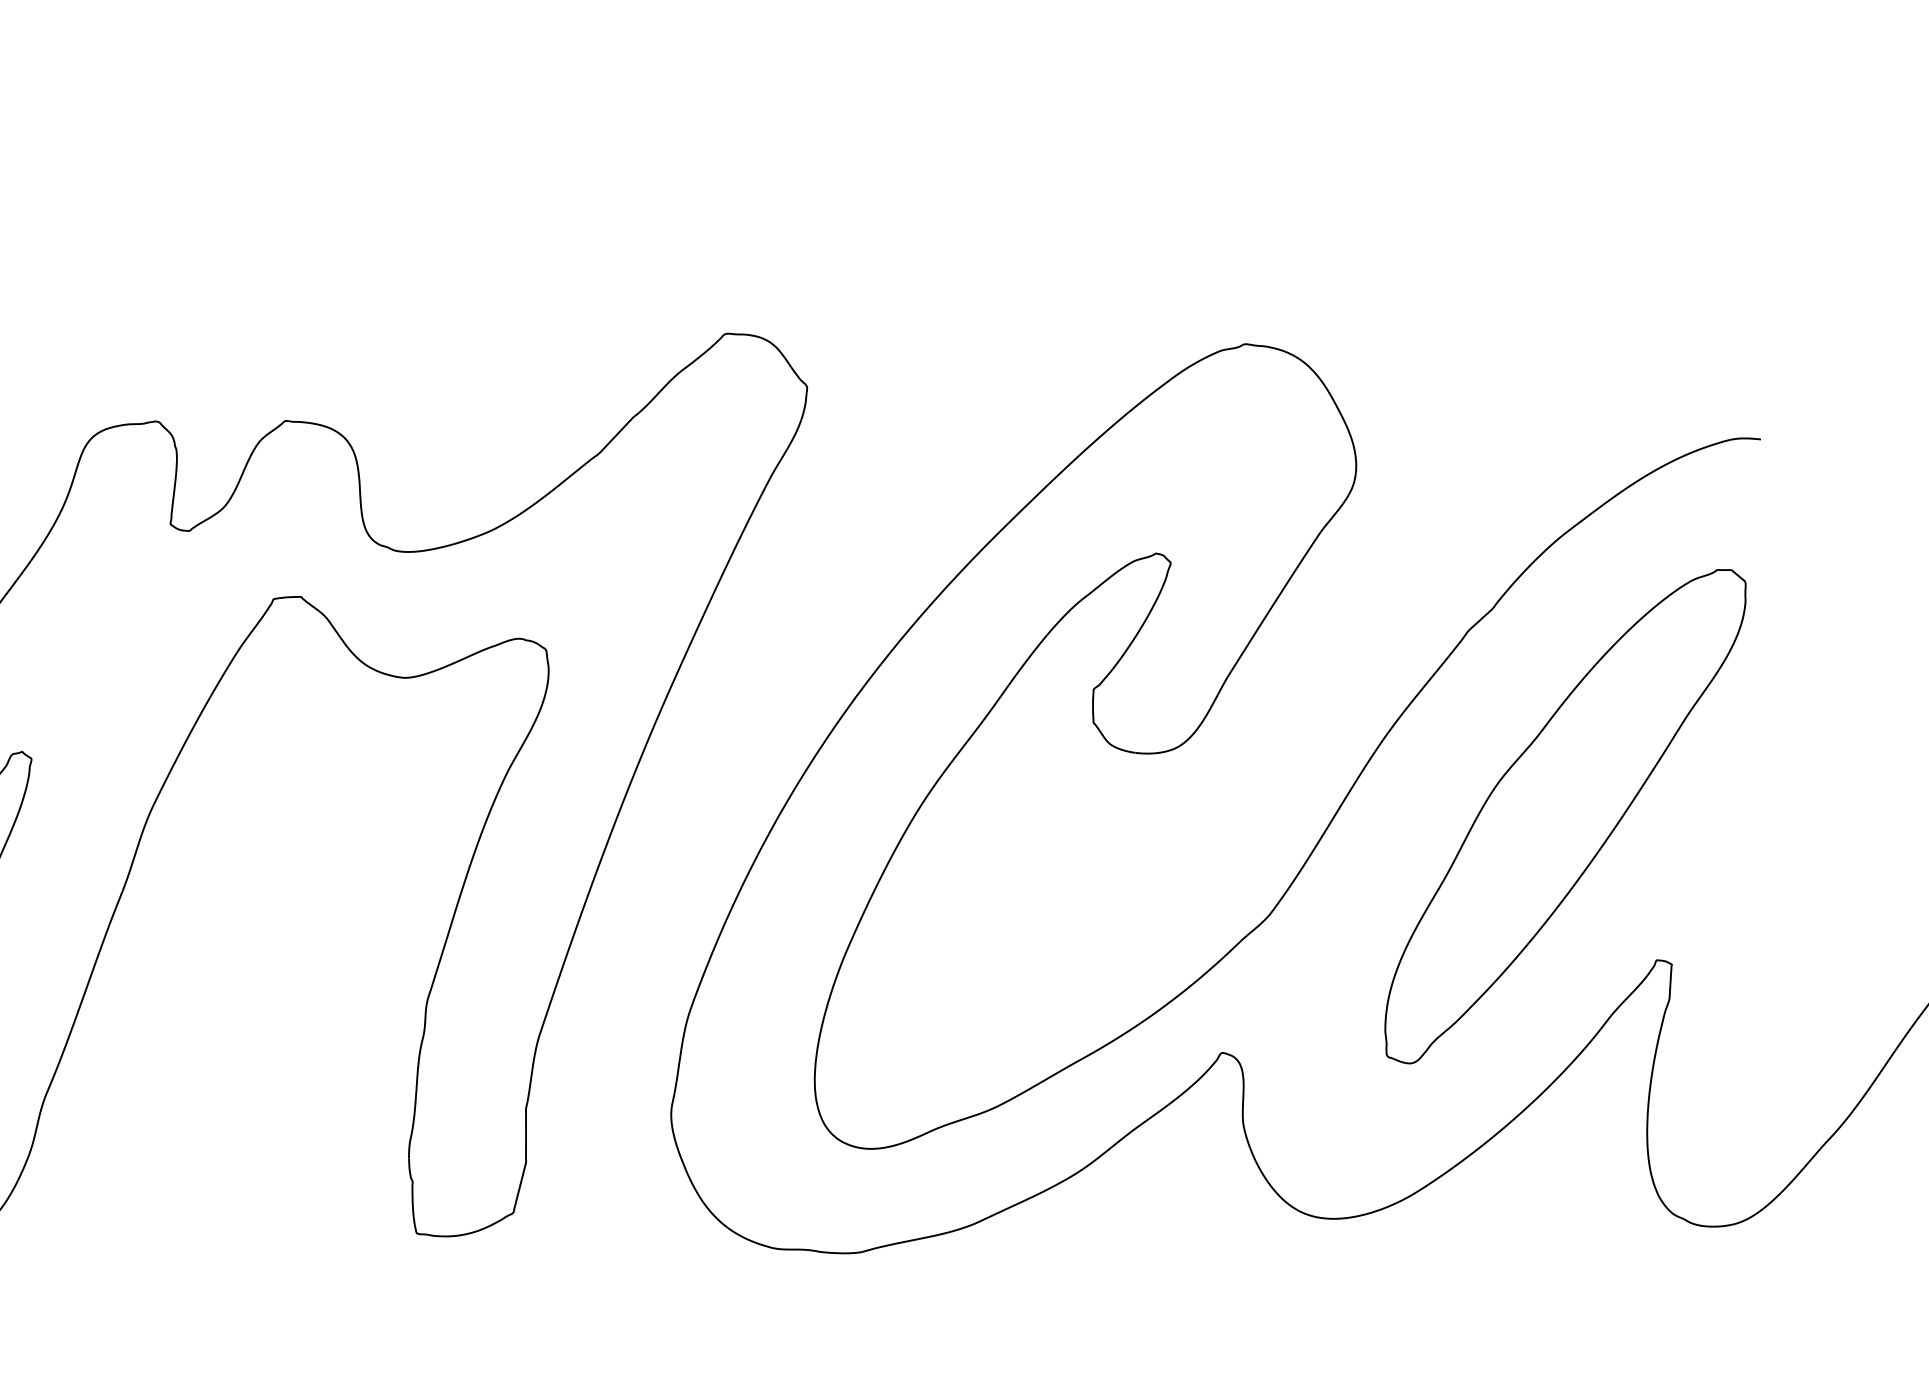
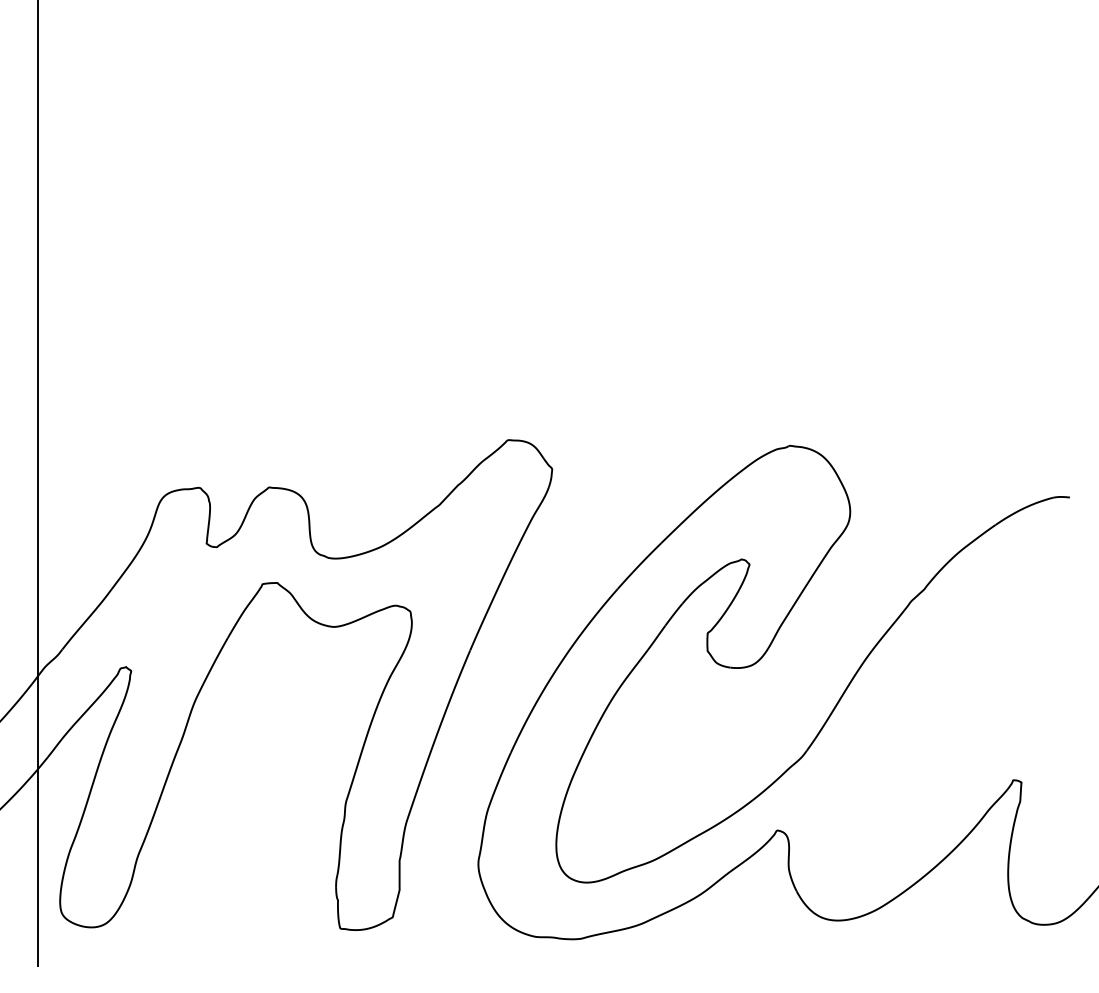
part: (1564, 817) -> (963, 702), removed

